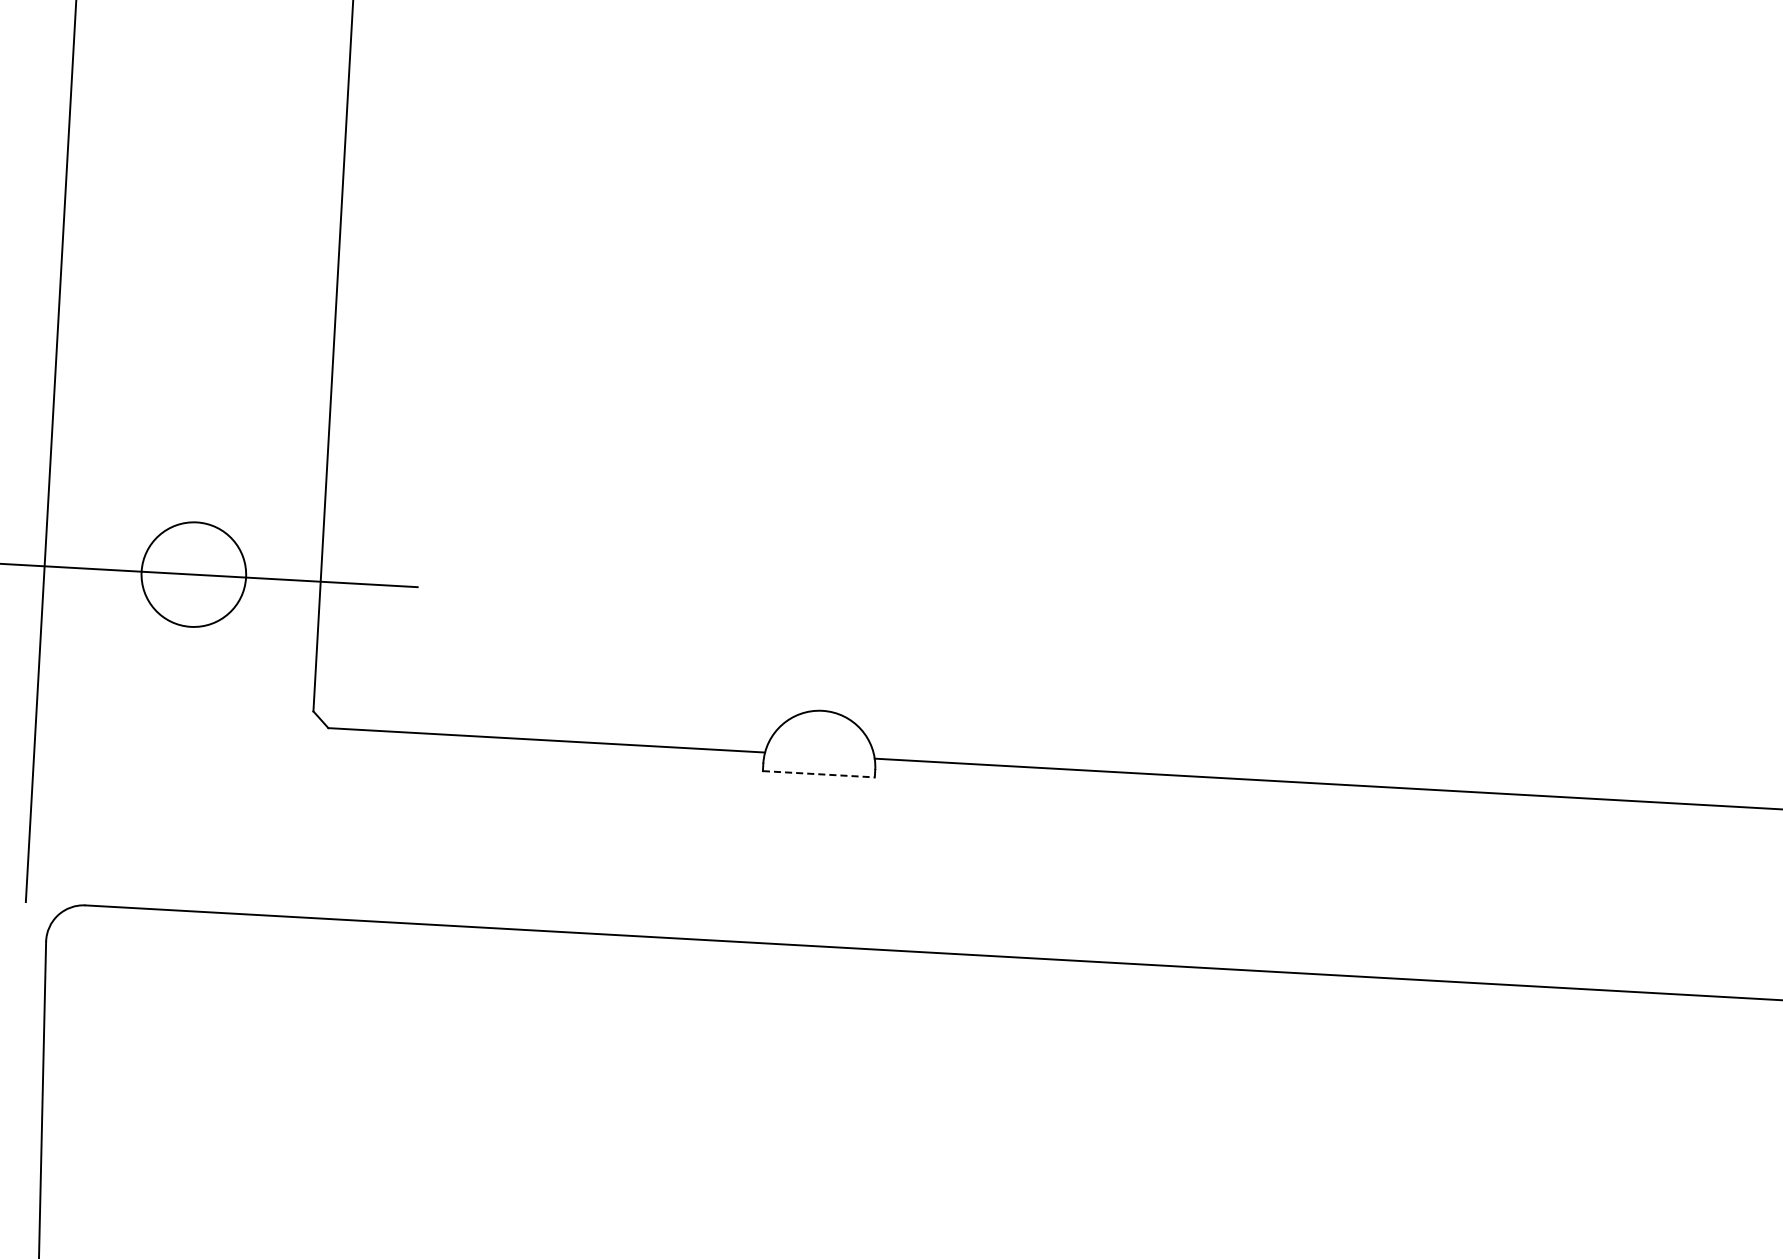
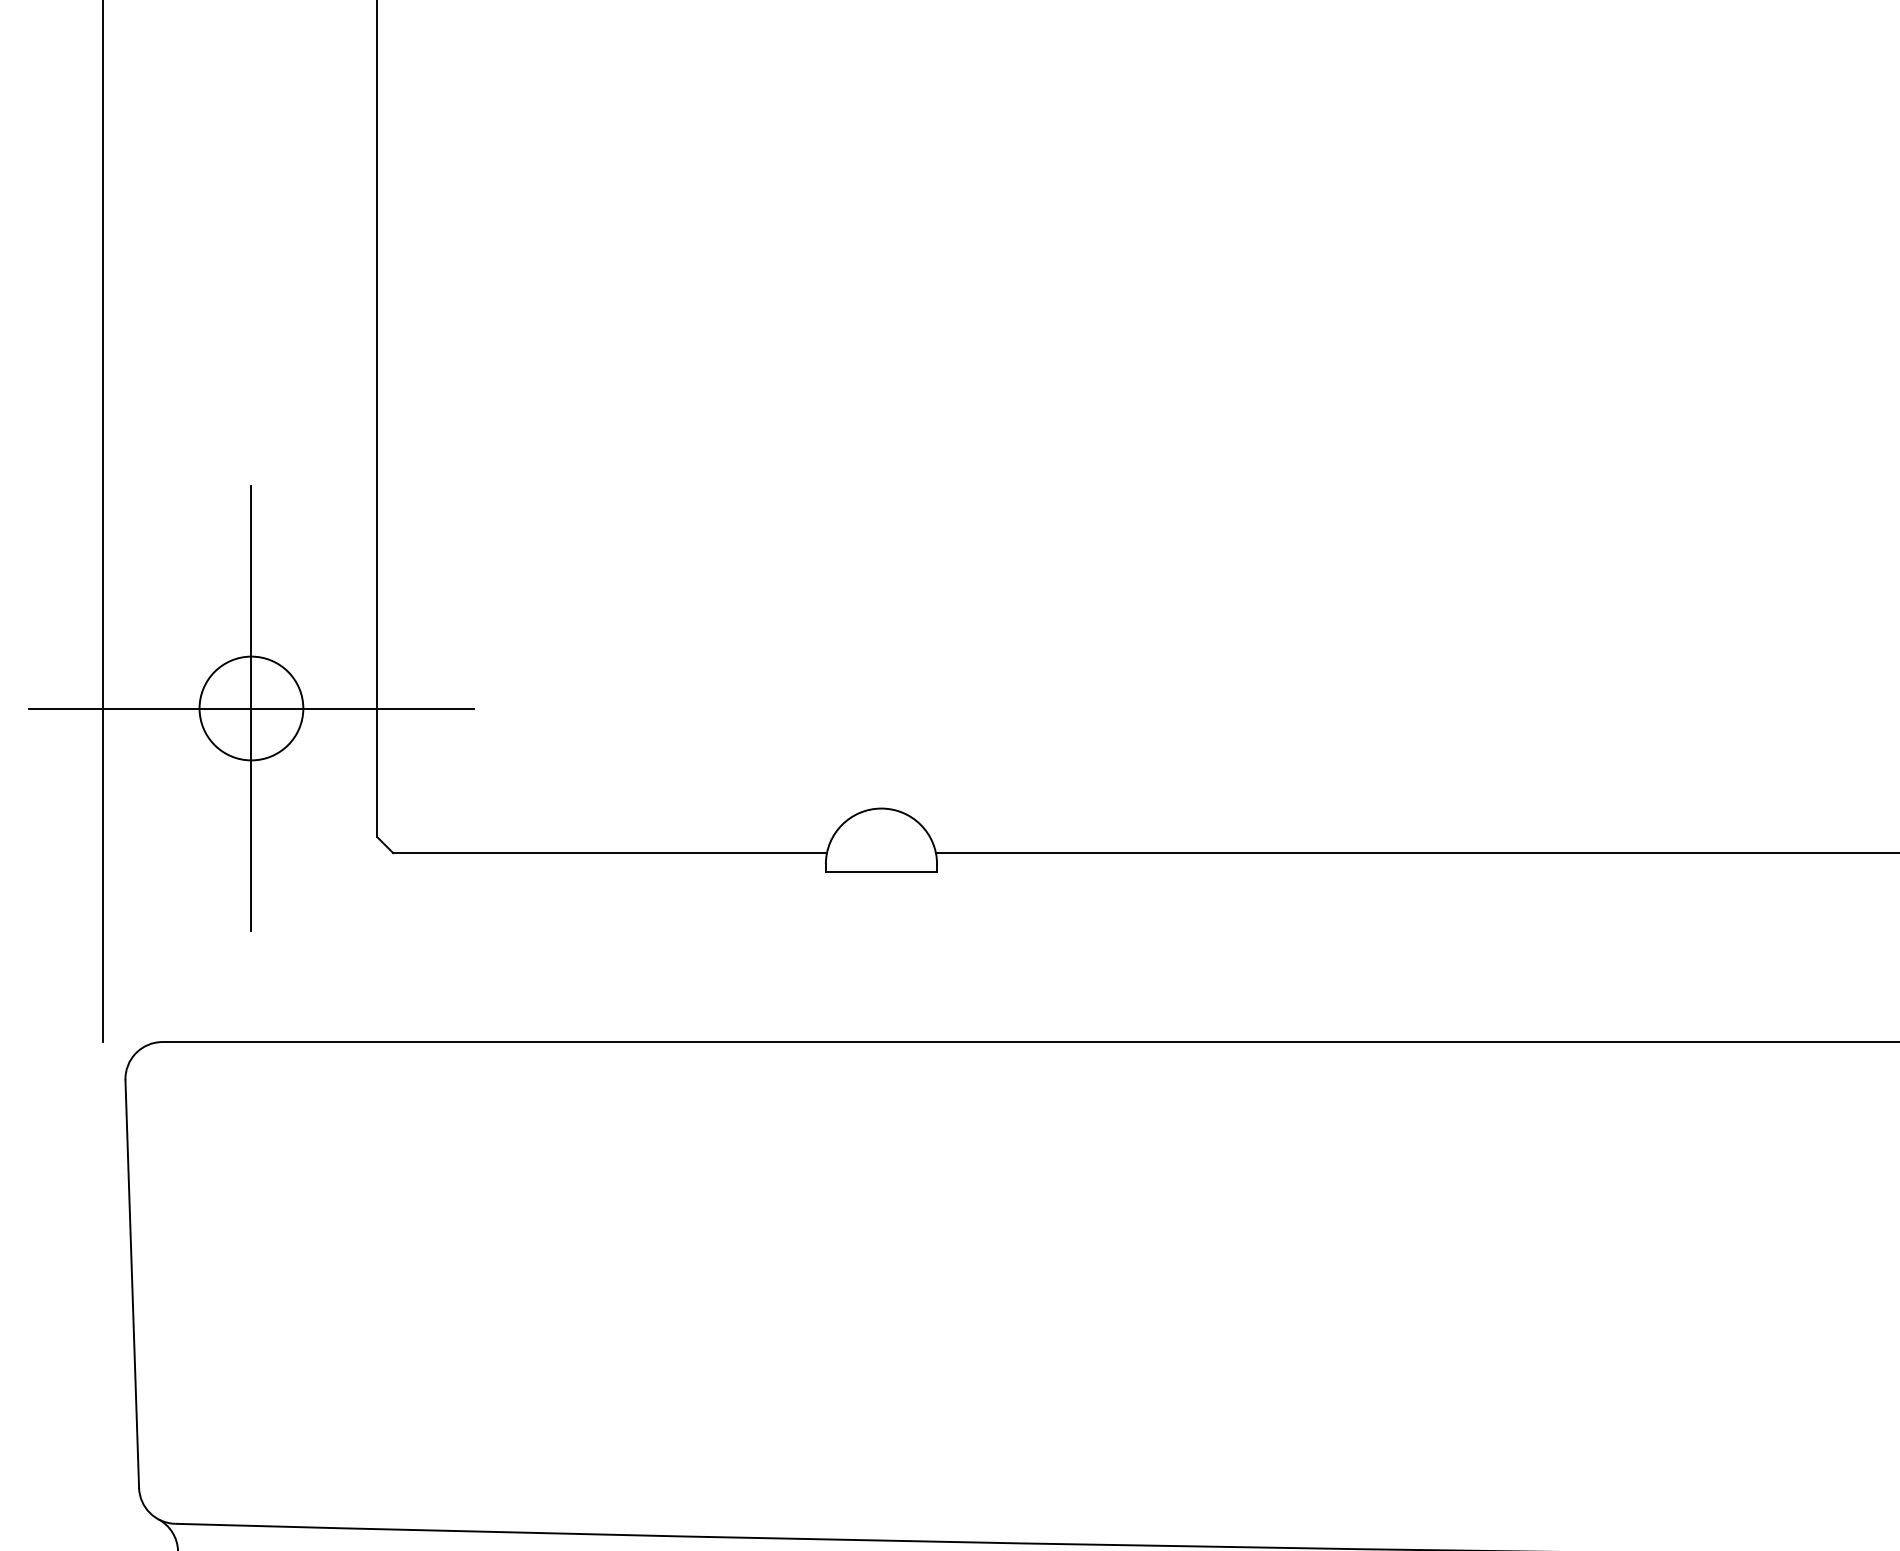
line: (193, 574) -> (251, 708), added
line: (818, 774) -> (881, 871), dashed -> solid

